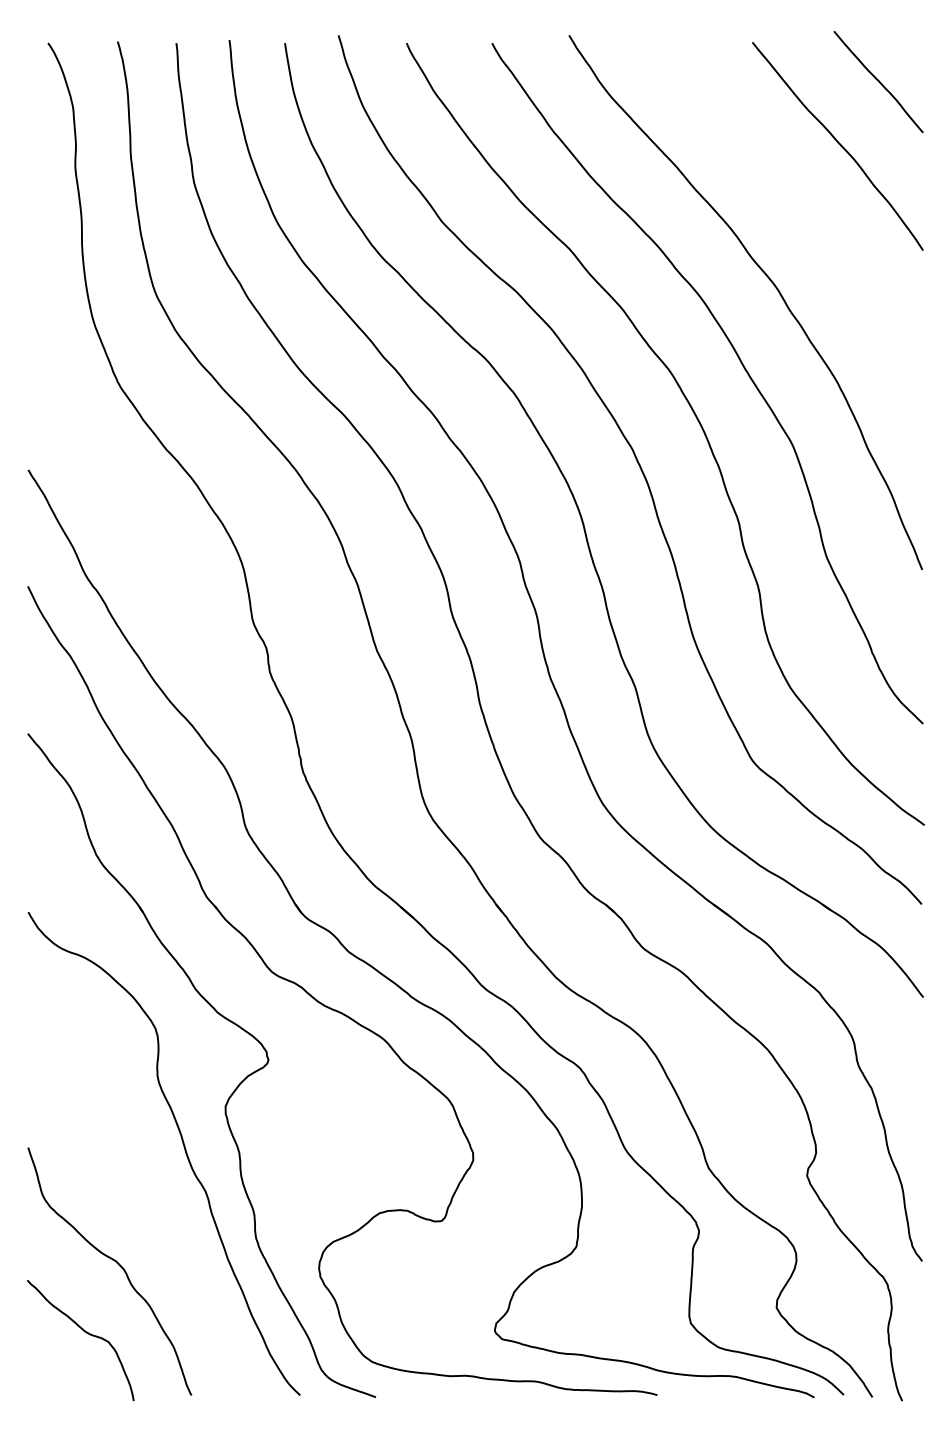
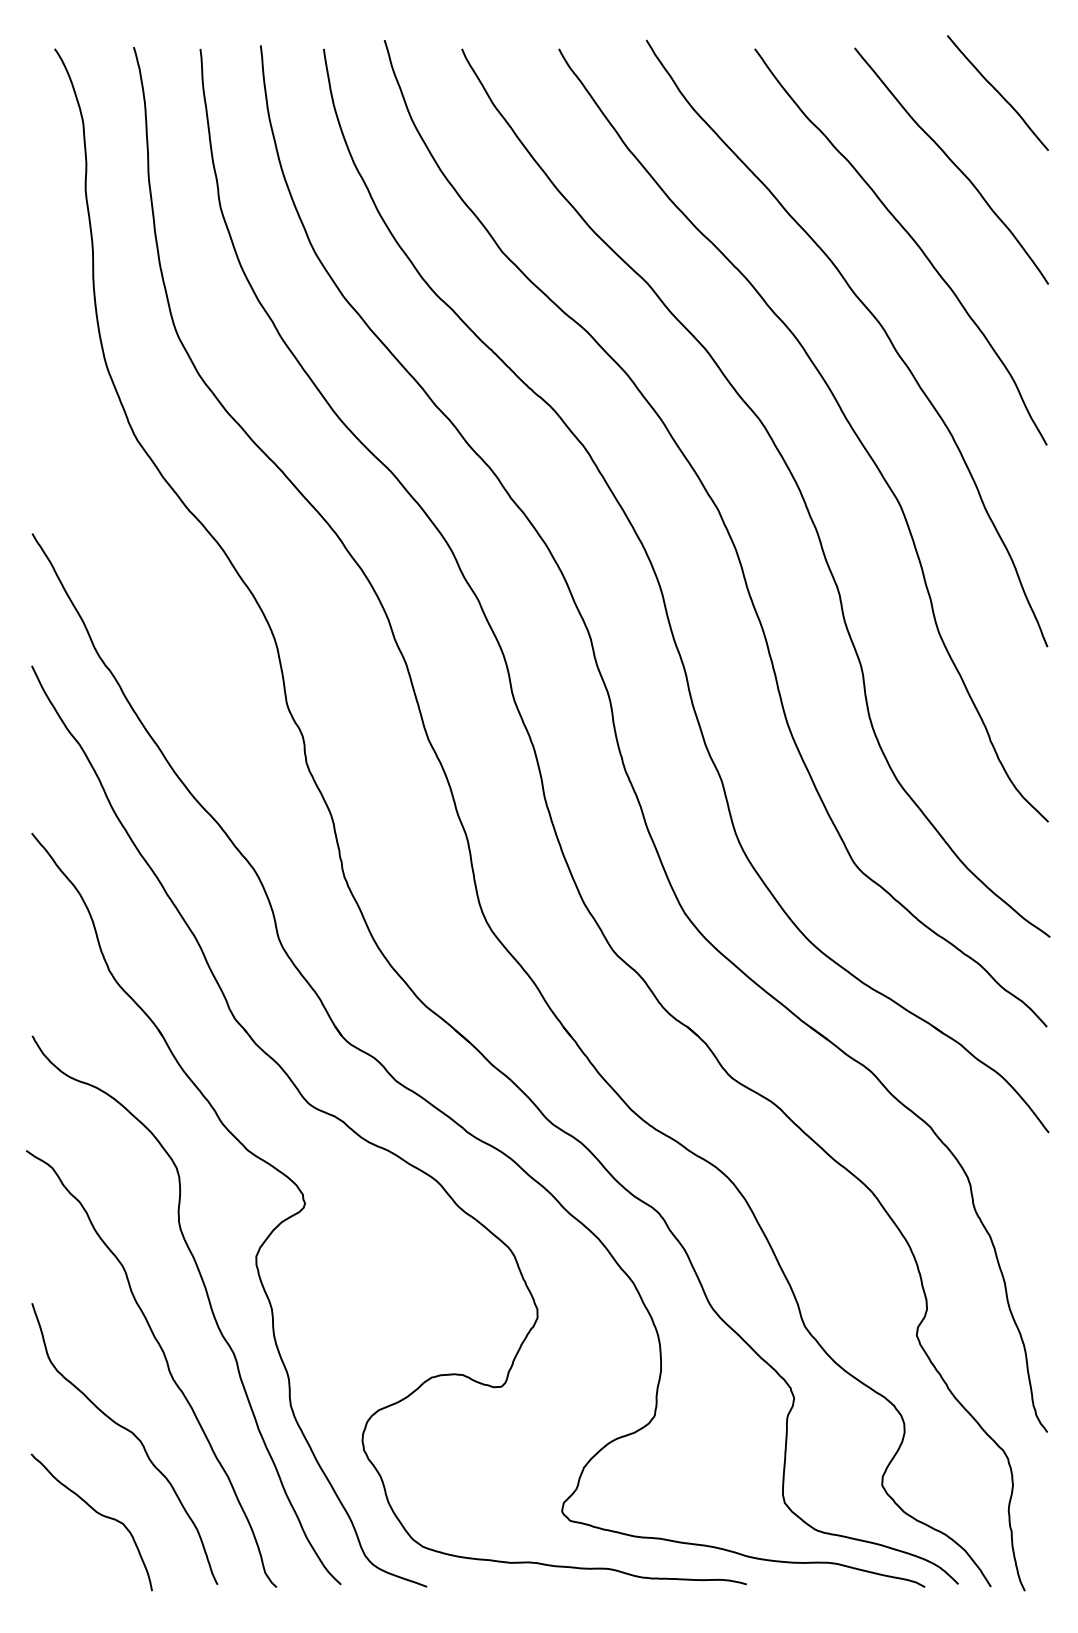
curve: (803, 211) -> (912, 240), added
curve: (146, 1201) -> (166, 1364), added

